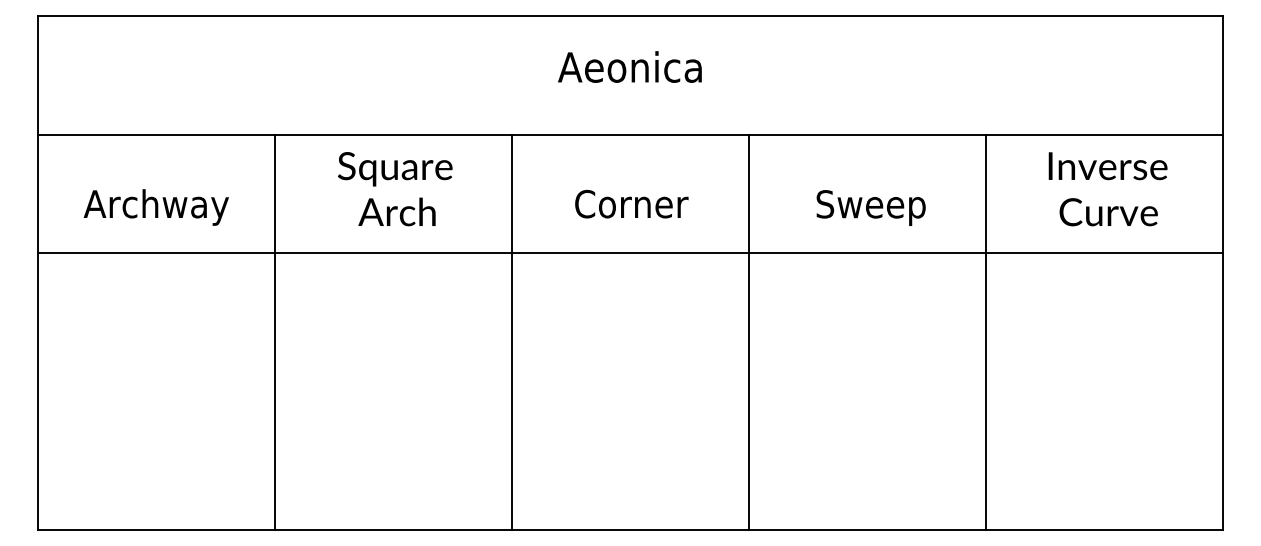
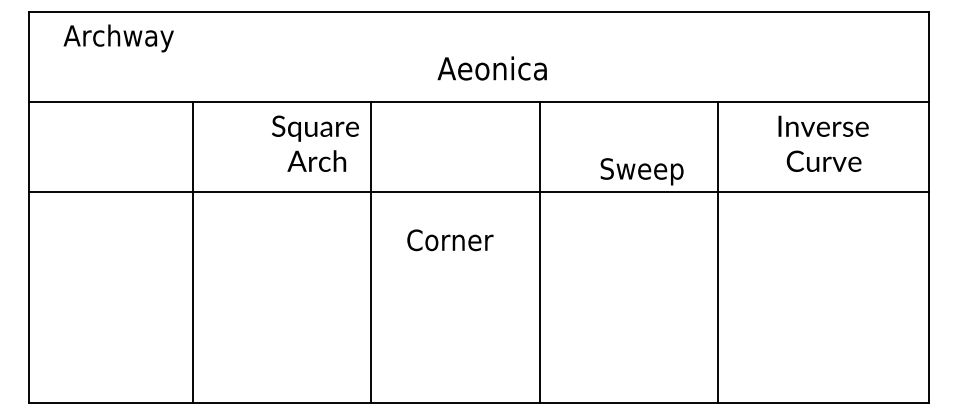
text: (629, 66) -> (491, 68), moved
text: (395, 189) -> (315, 144), moved
text: (1107, 189) -> (823, 144), moved
text: (631, 203) -> (450, 239), moved
text: (155, 207) -> (118, 38), moved
text: (870, 207) -> (641, 171), moved
line: (274, 331) -> (192, 251), moved
line: (511, 331) -> (370, 251), moved
line: (749, 331) -> (540, 251), moved
line: (986, 331) -> (718, 251), moved

